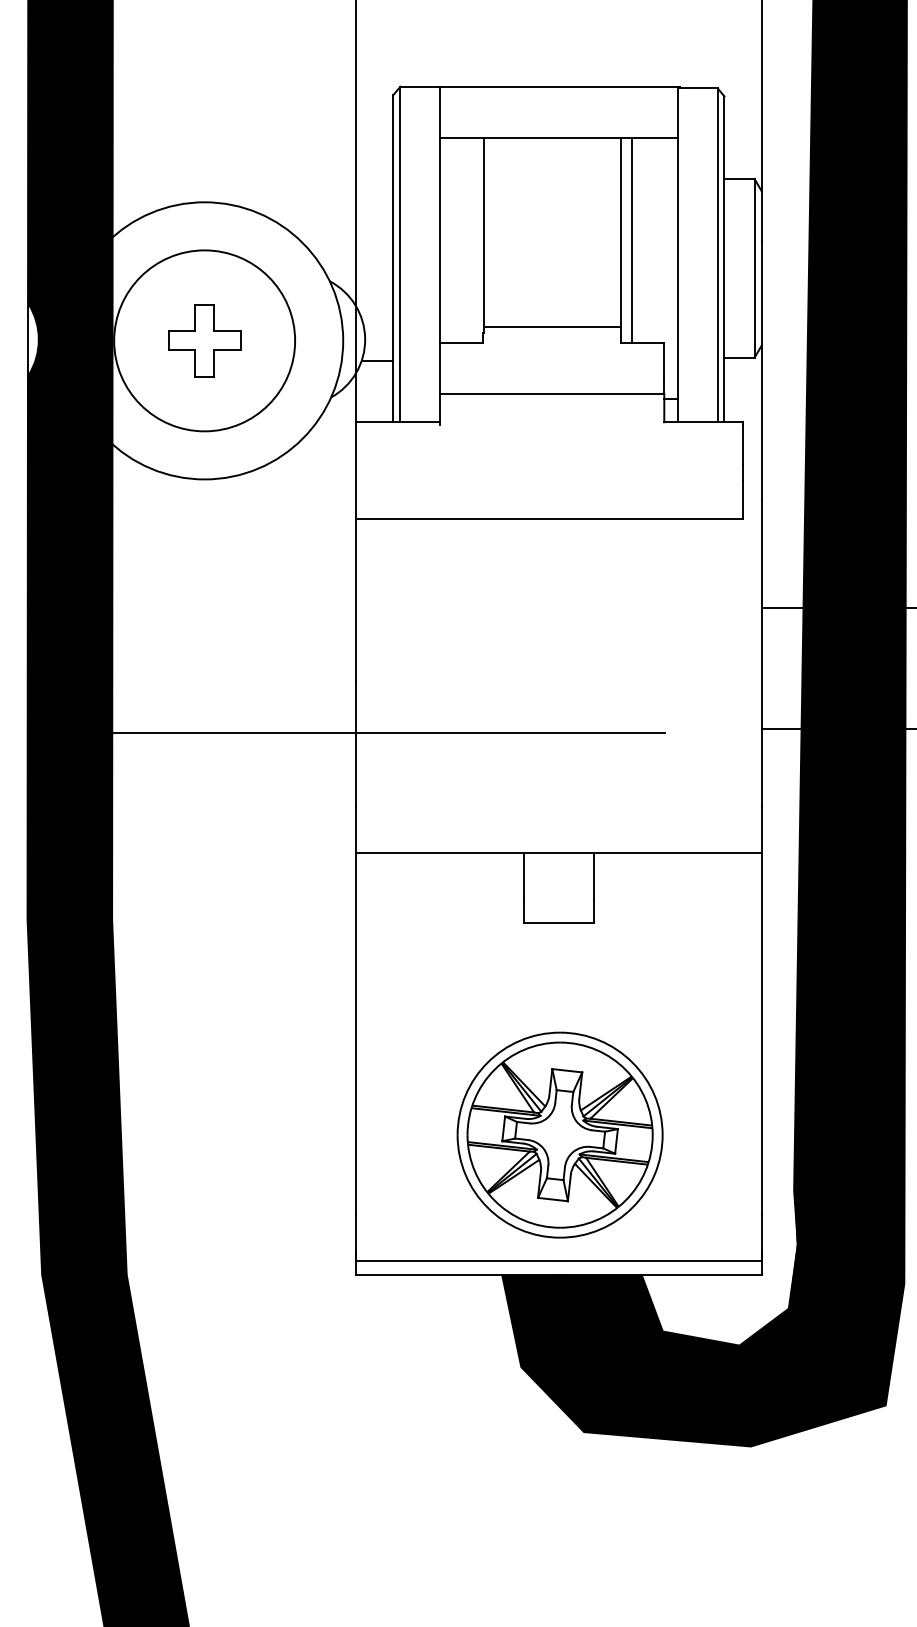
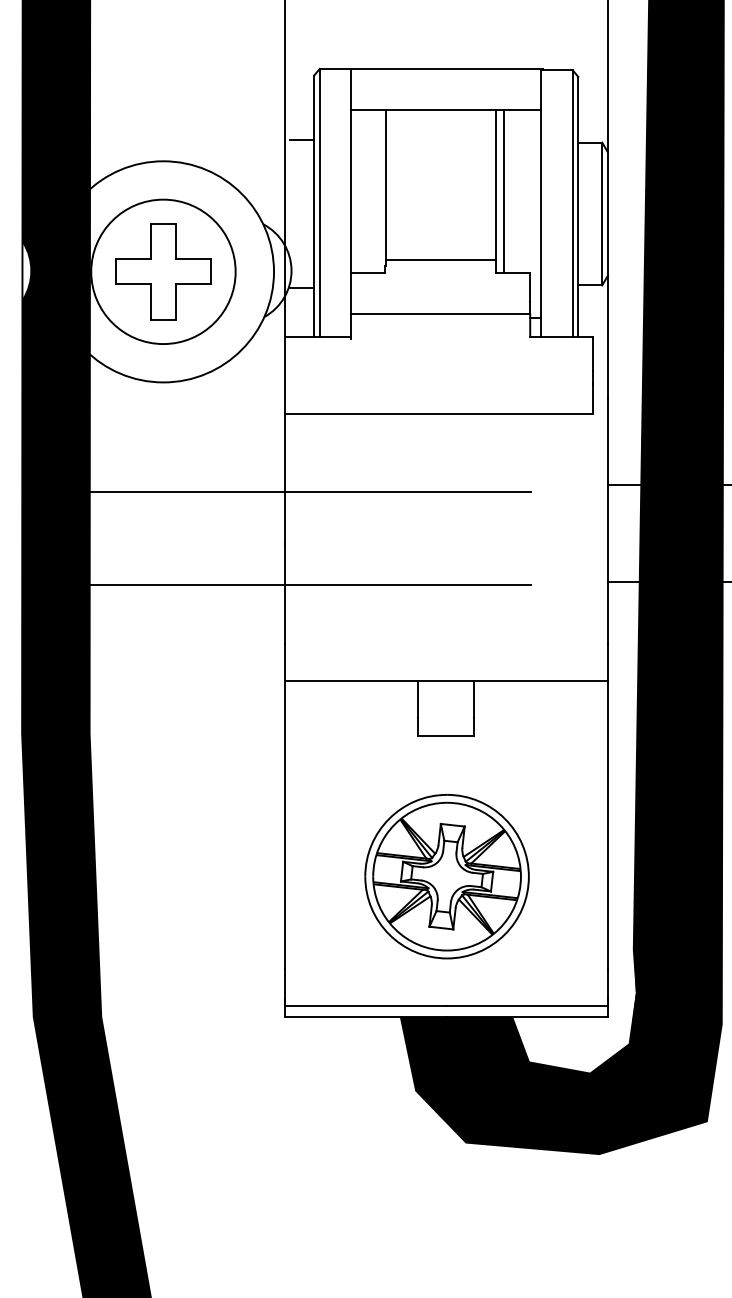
line: (378, 176) -> (302, 140), added
part: (204, 340) -> (163, 271), size x1.67
line: (356, 617) -> (284, 492), added
part: (559, 1134) -> (446, 876), moved

